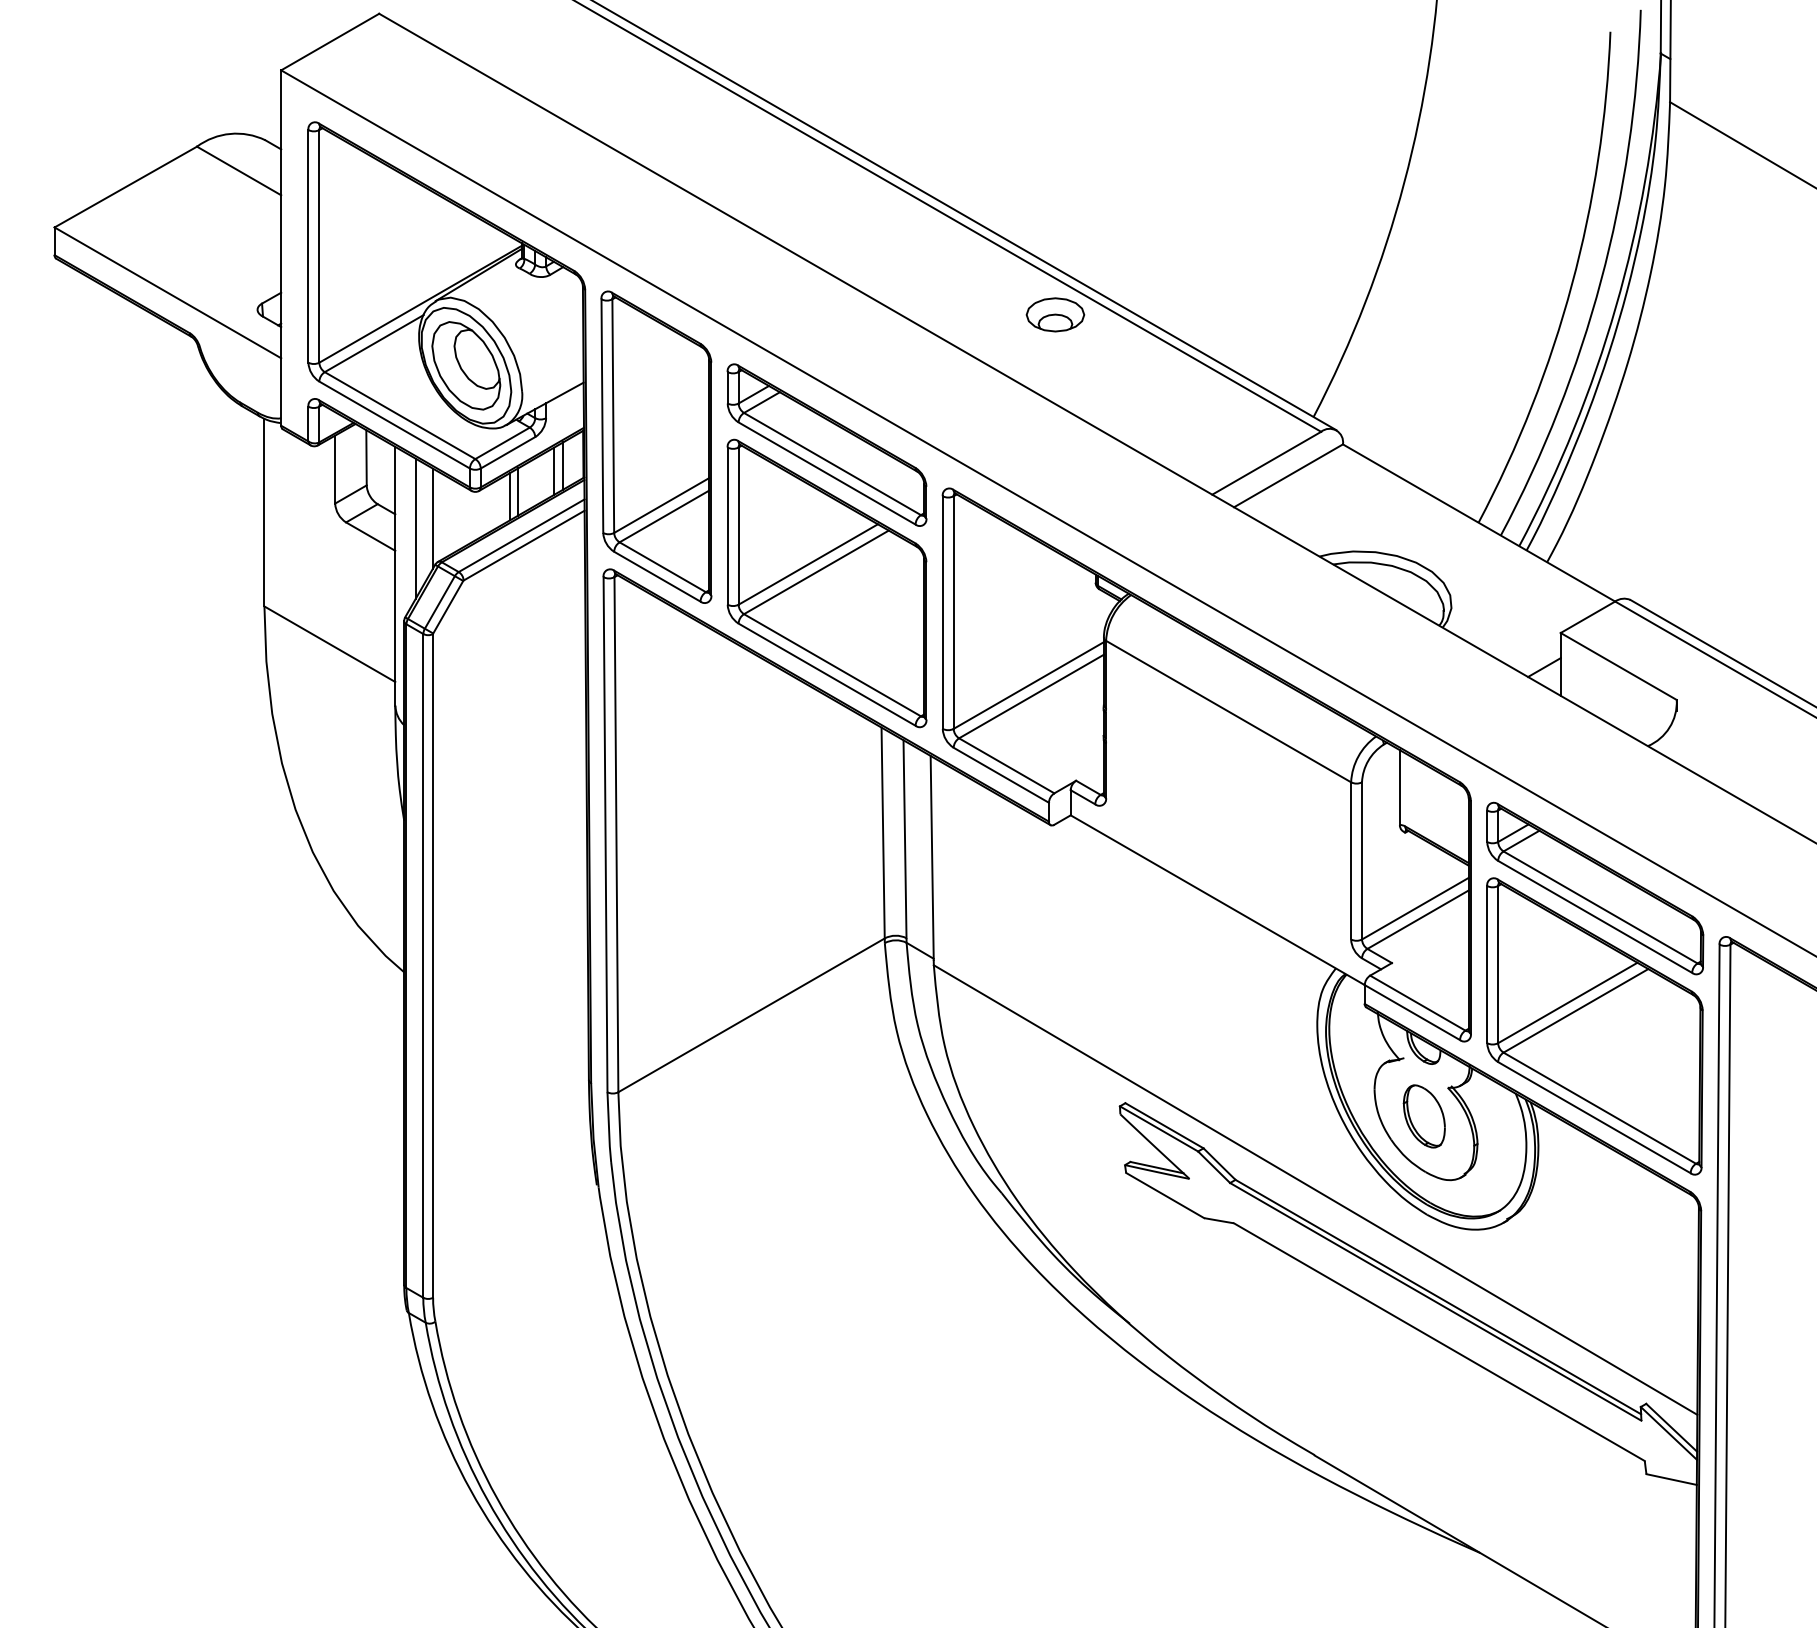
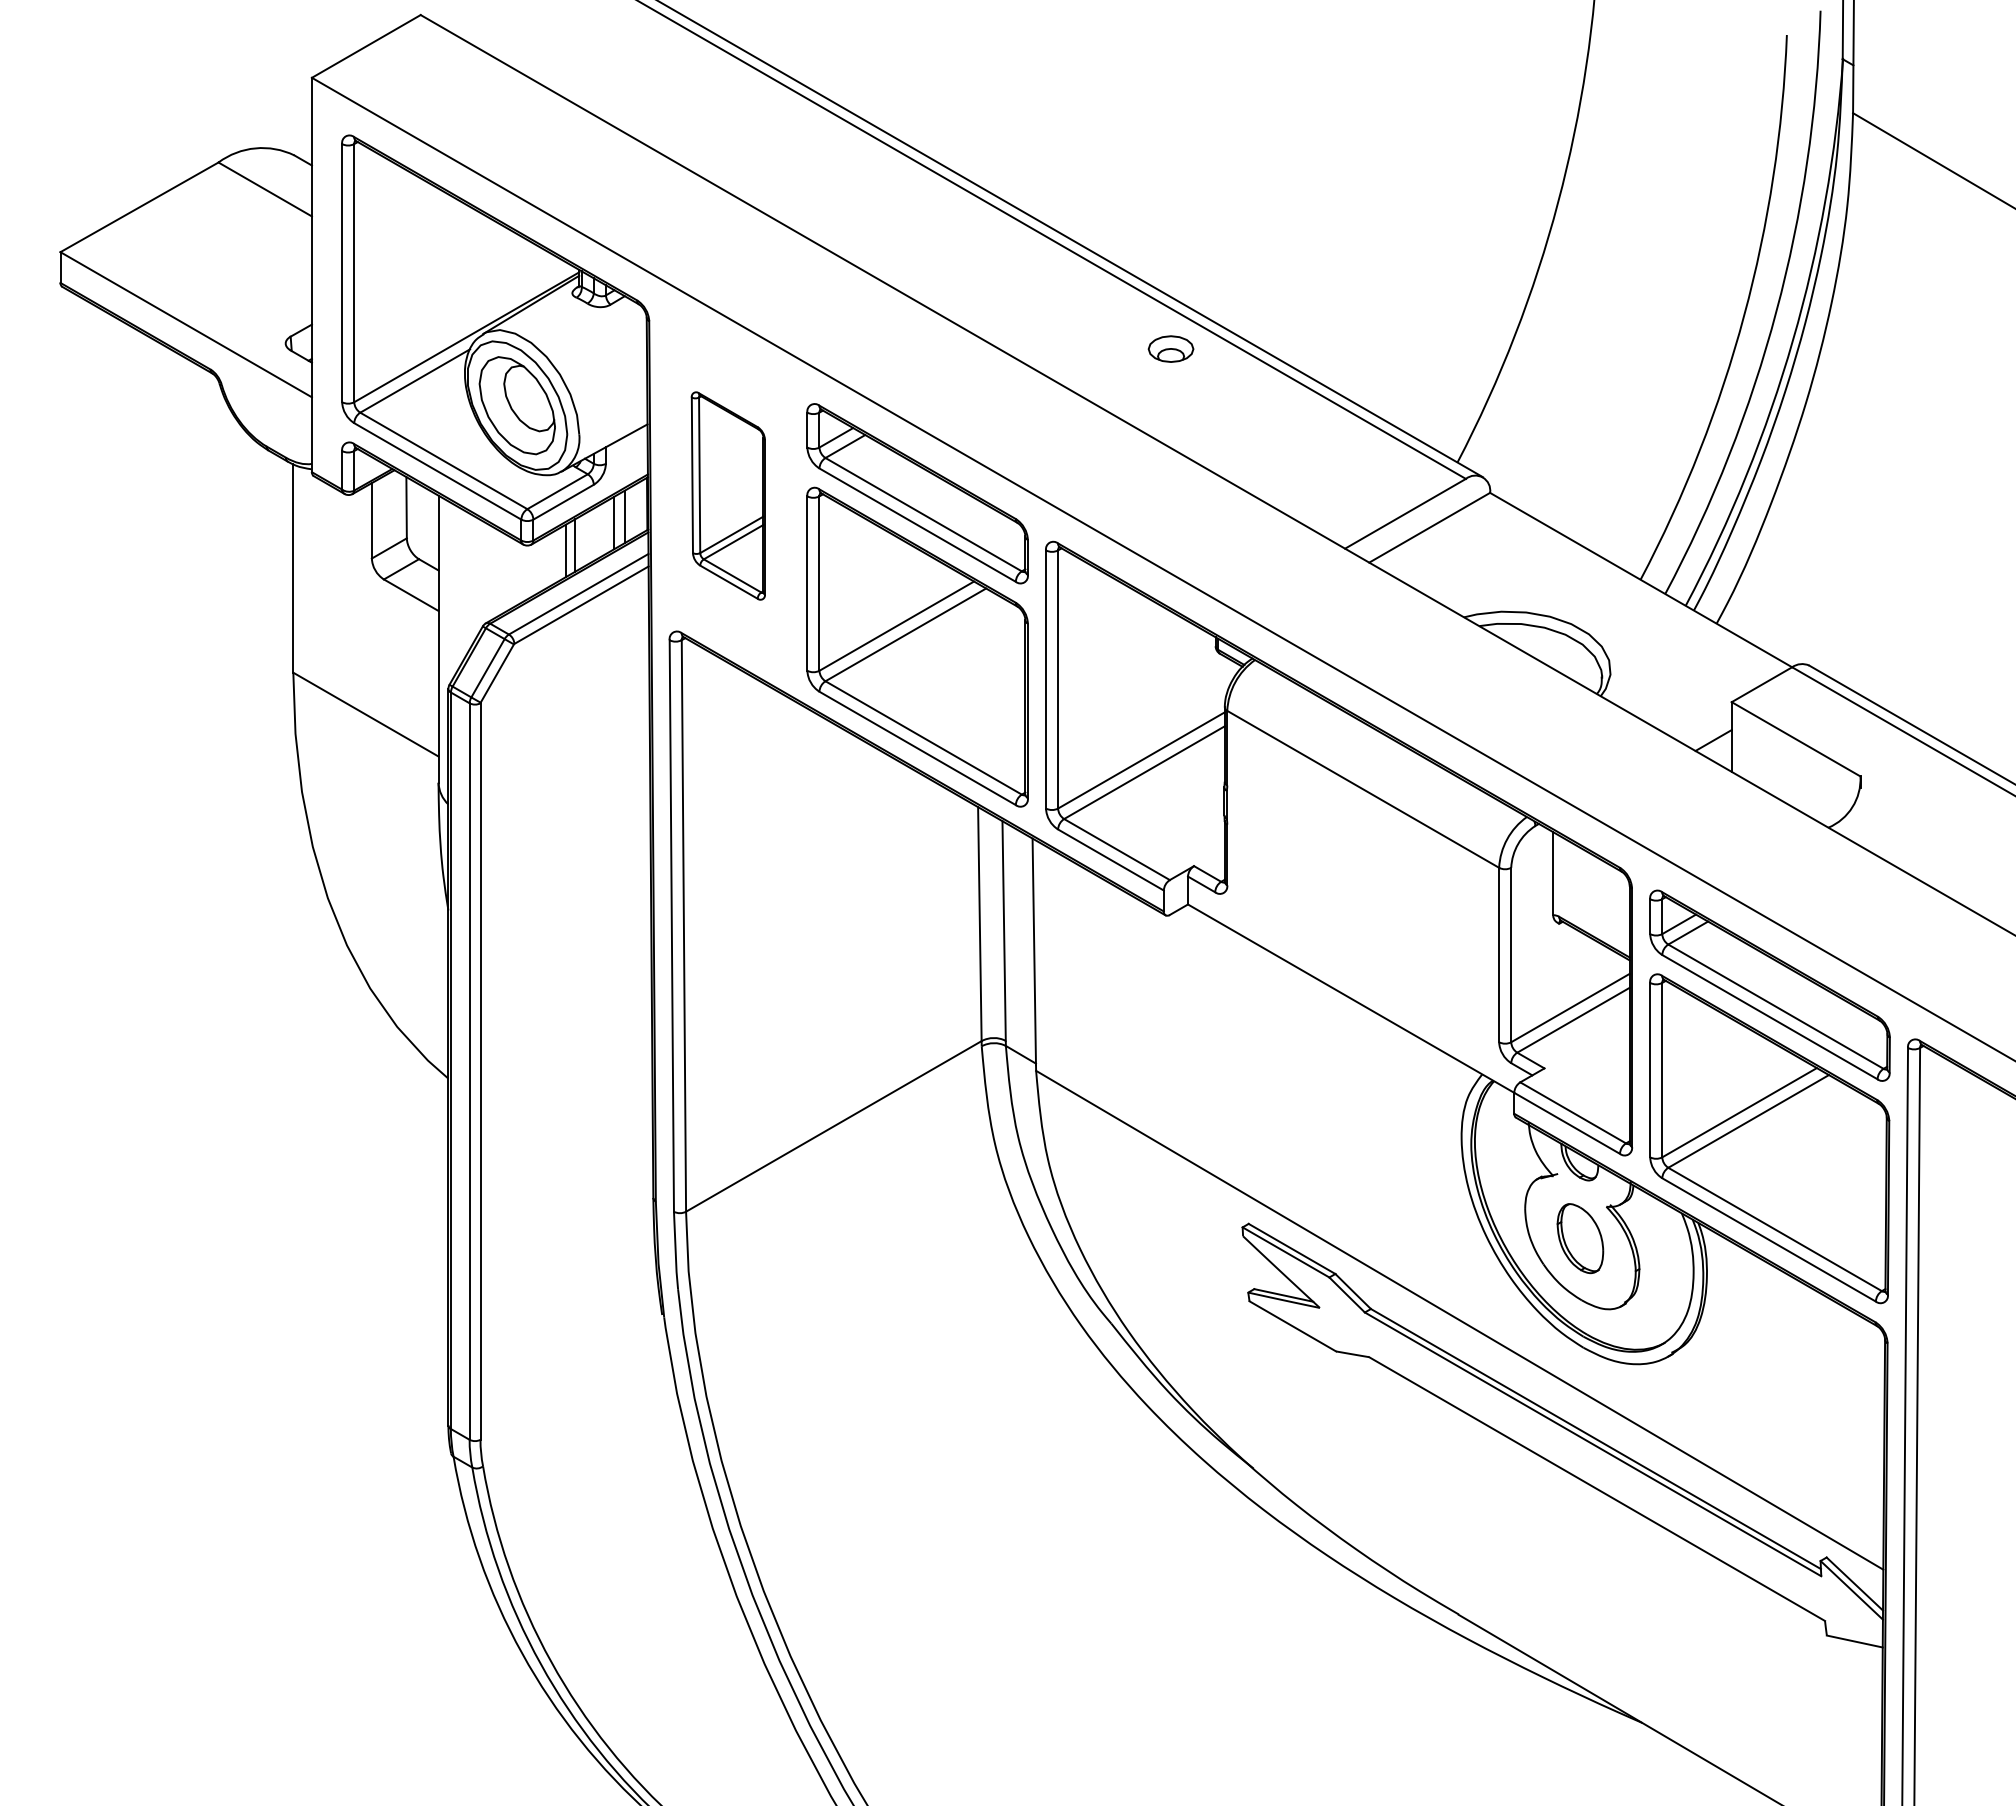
part: (1054, 314) -> (1170, 348), size x0.7
part: (656, 446) -> (728, 495), size x0.6
line: (433, 518) -> (480, 575), removed
line: (415, 528) -> (461, 586), removed

